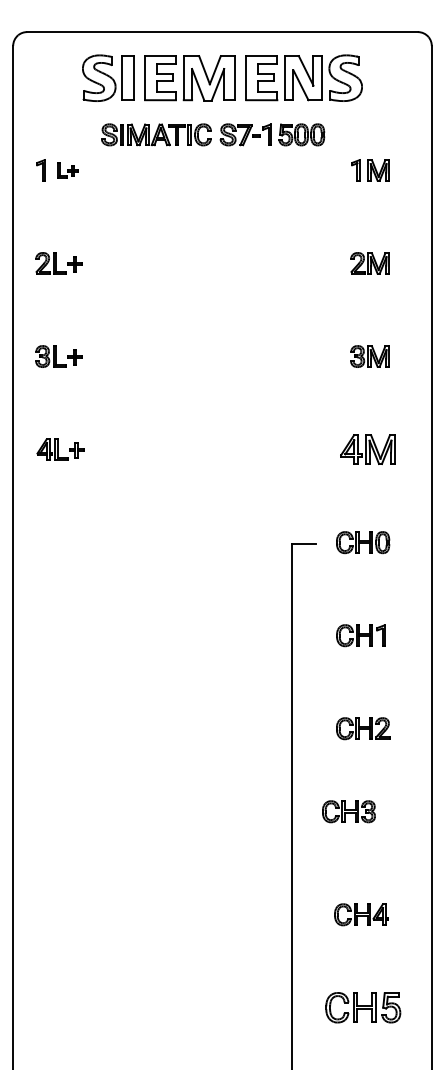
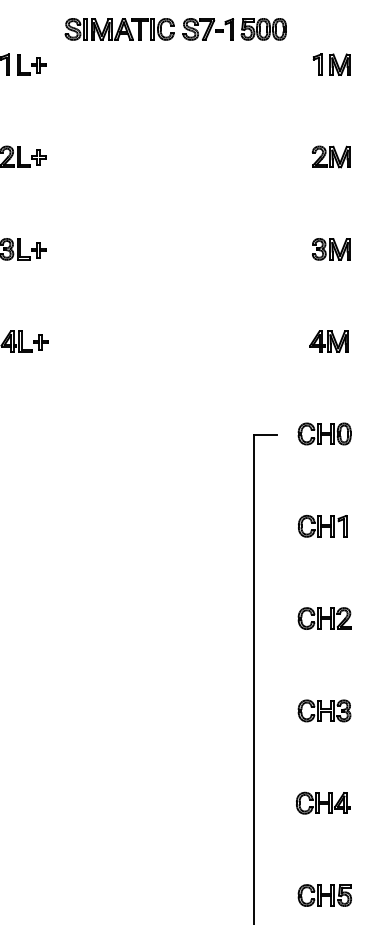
part: (67, 170) -> (31, 64), size x1.43
part: (367, 449) -> (329, 341), size x0.71
part: (348, 811) -> (324, 710), moved
part: (363, 1007) -> (325, 895), size x0.71

